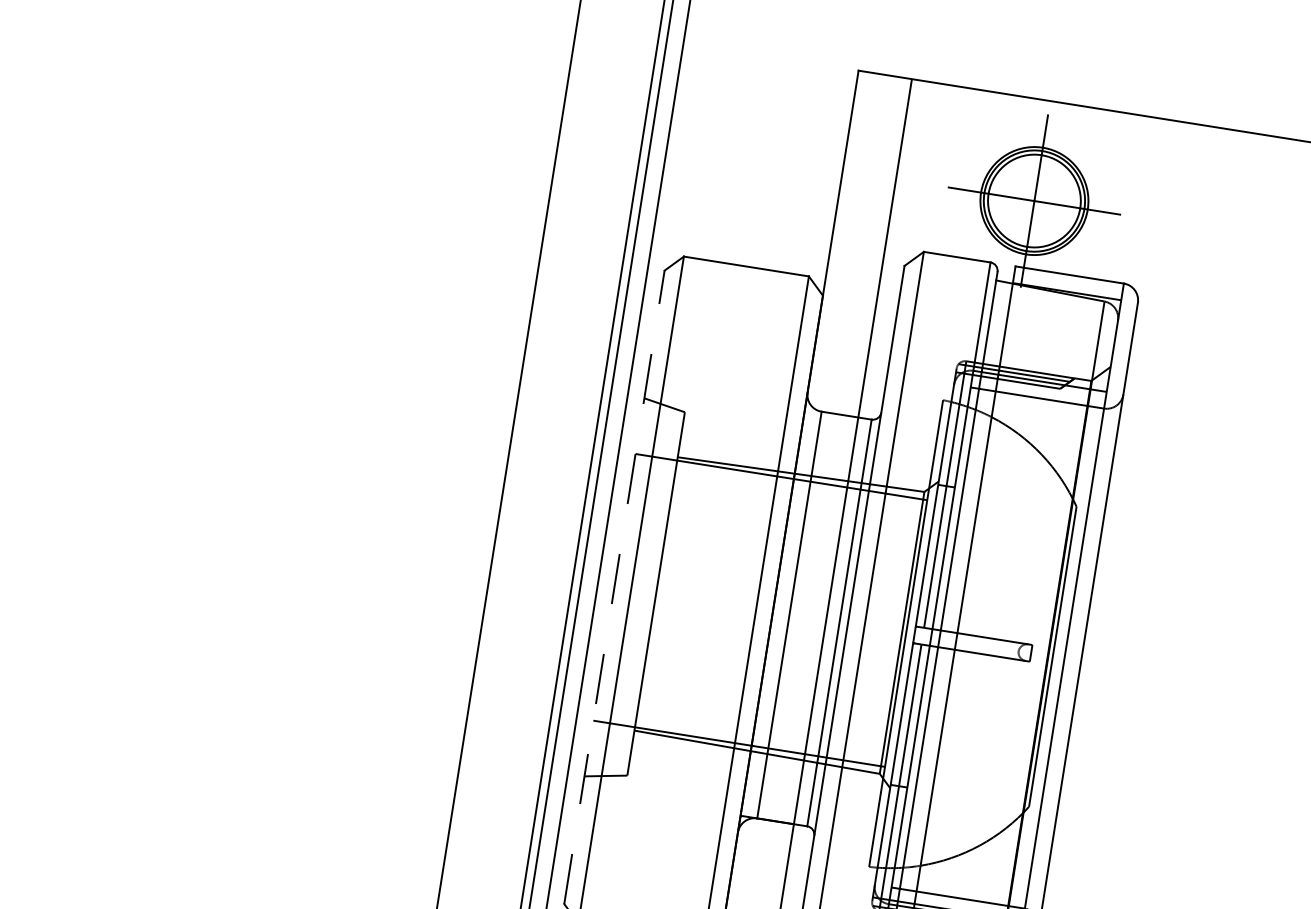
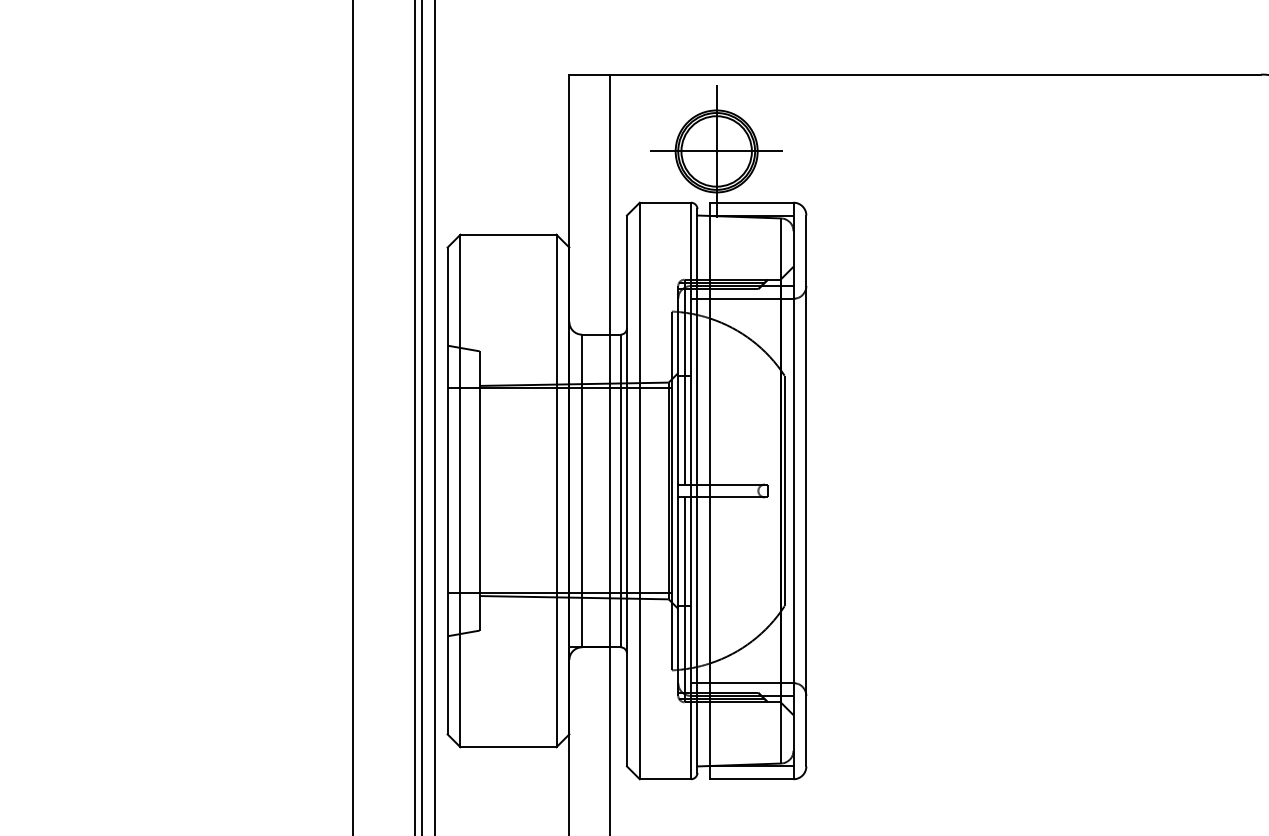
line: (614, 586) -> (447, 490), dashed -> solid

